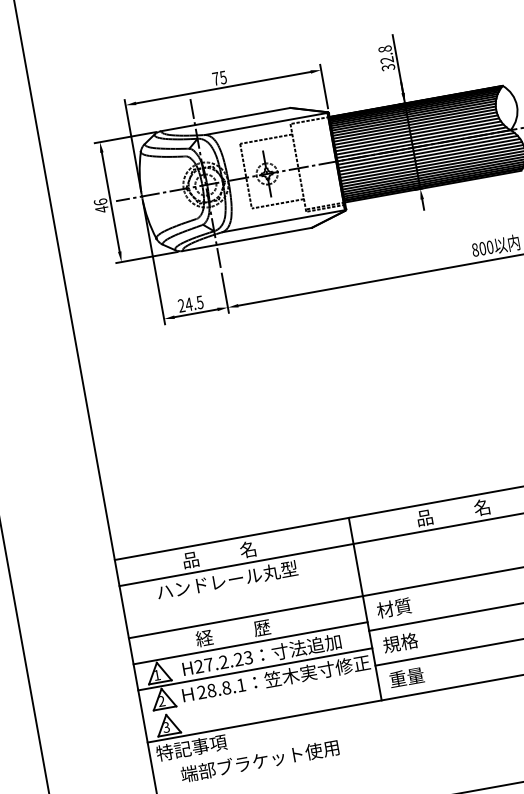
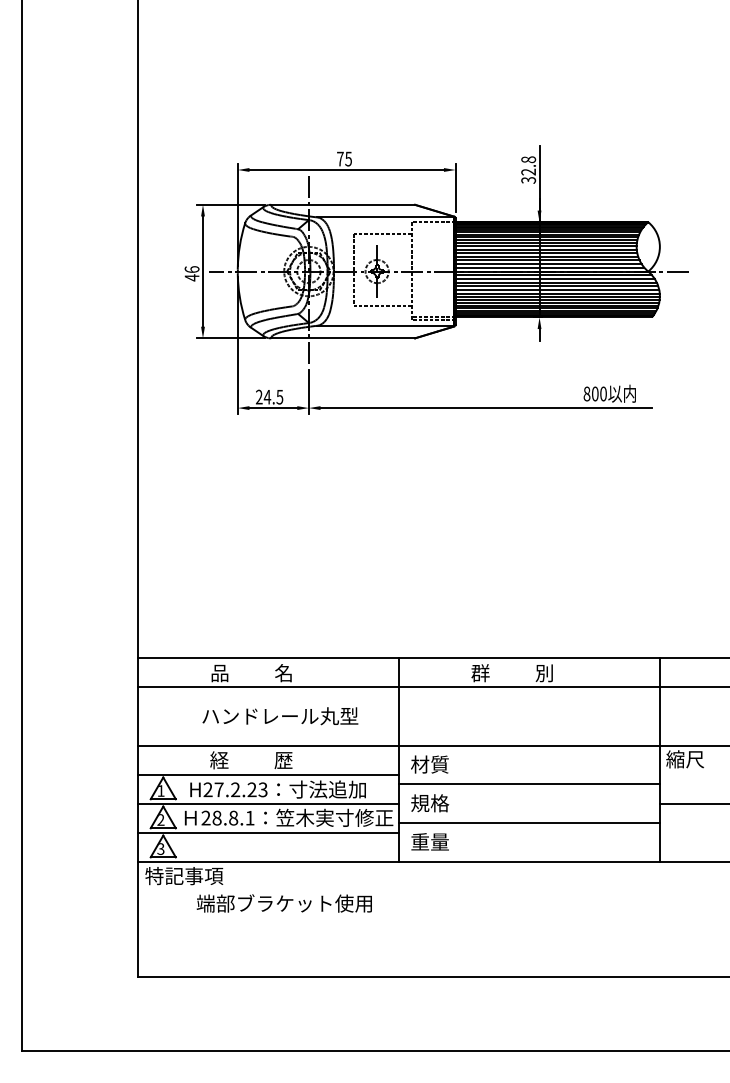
text: (452, 513) -> (511, 673), 品          名 -> 群          別
text: (227, 580) -> (280, 716), moved
line: (259, 695) -> (267, 832), added
text: (259, 761) -> (283, 903), moved

